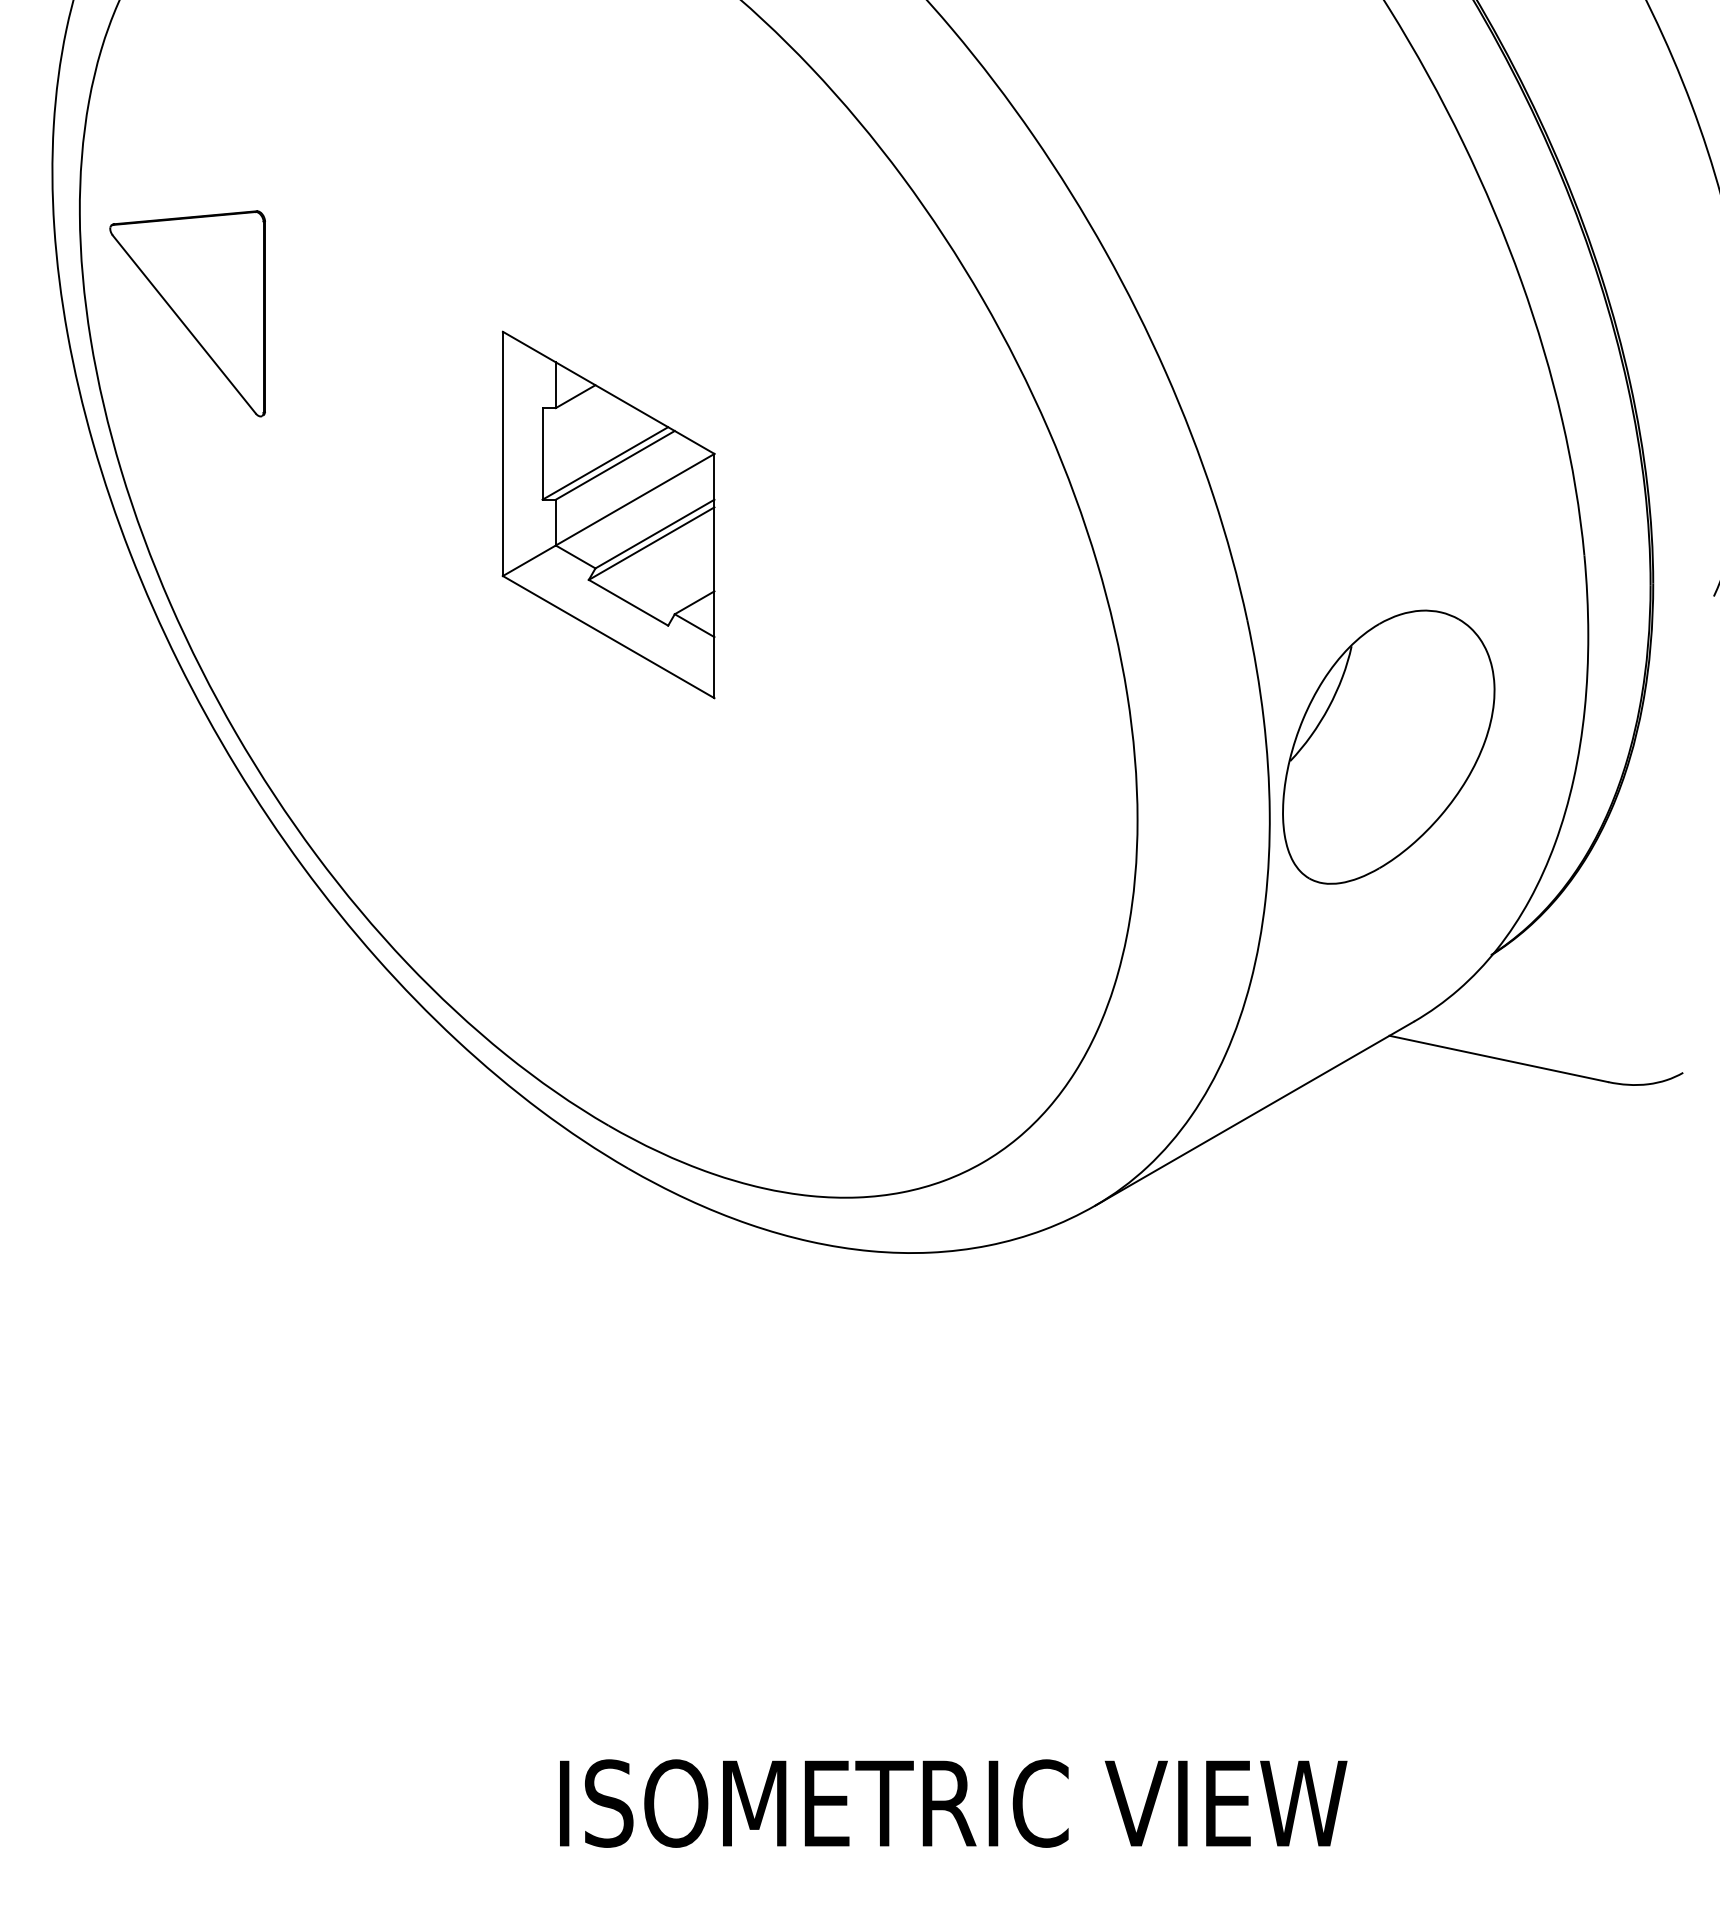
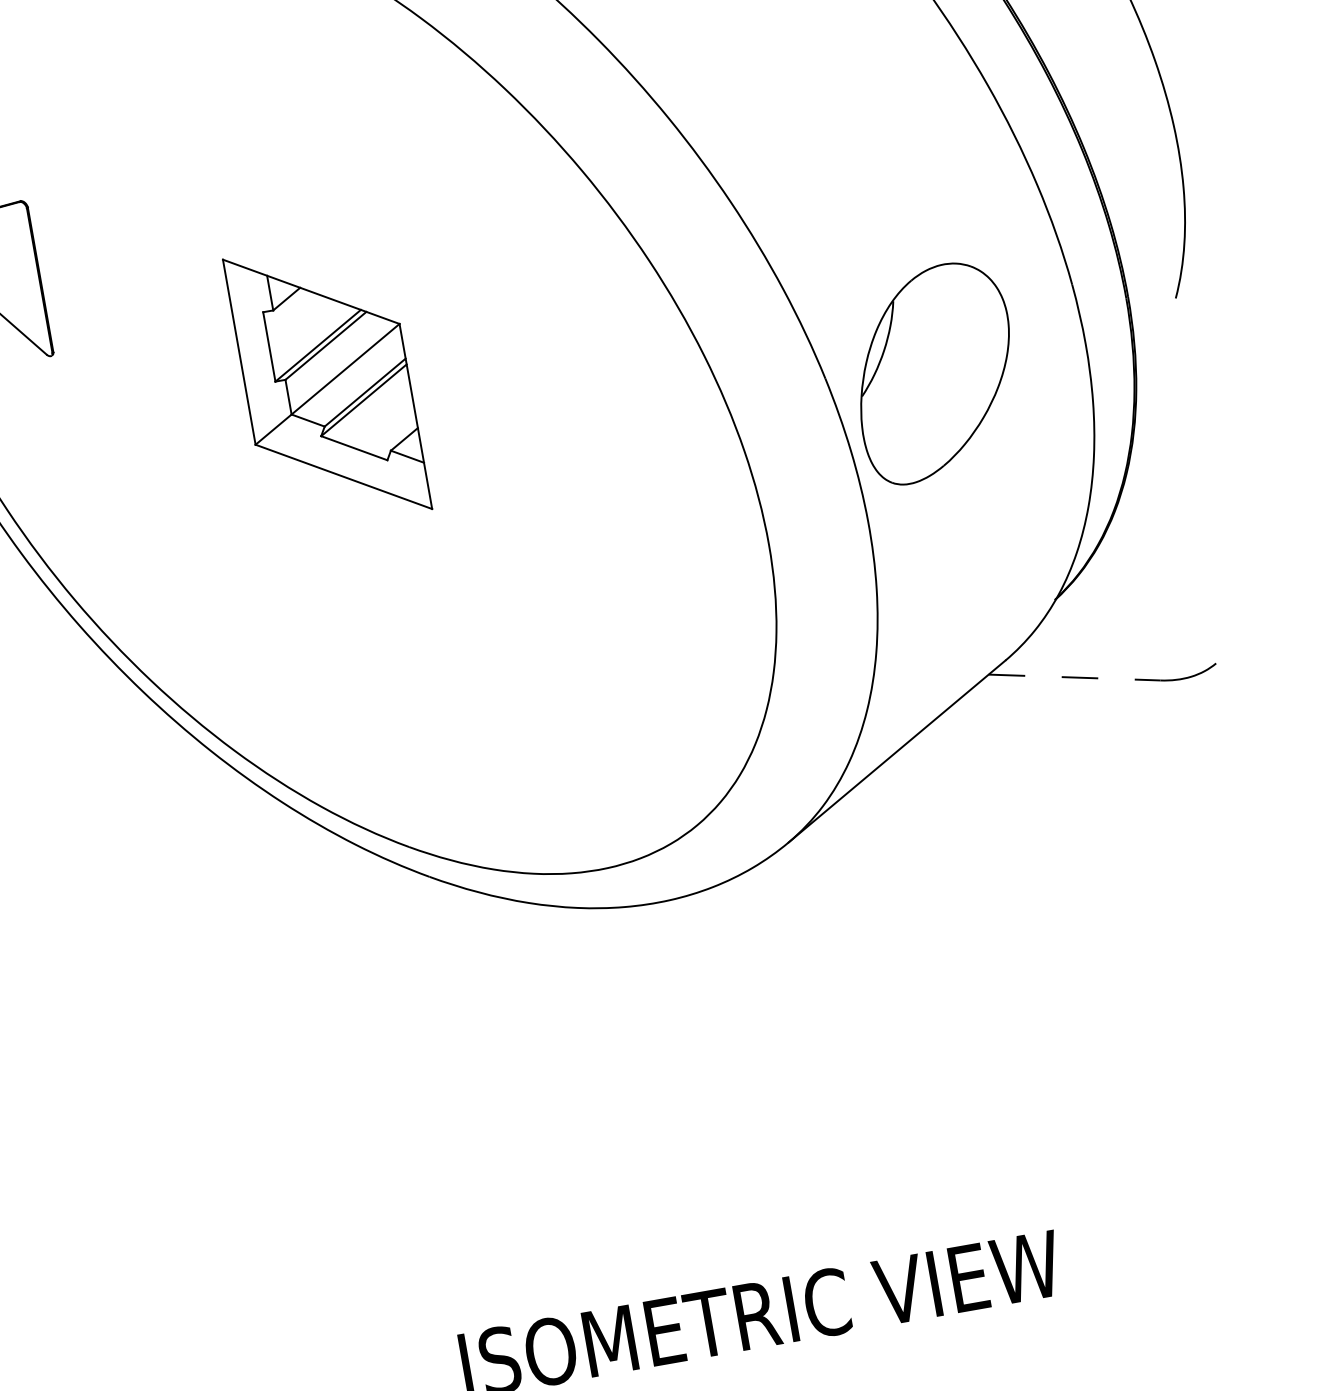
part: (1388, 746) -> (934, 372), moved
line: (1498, 1058) -> (1074, 677), solid -> dashed

